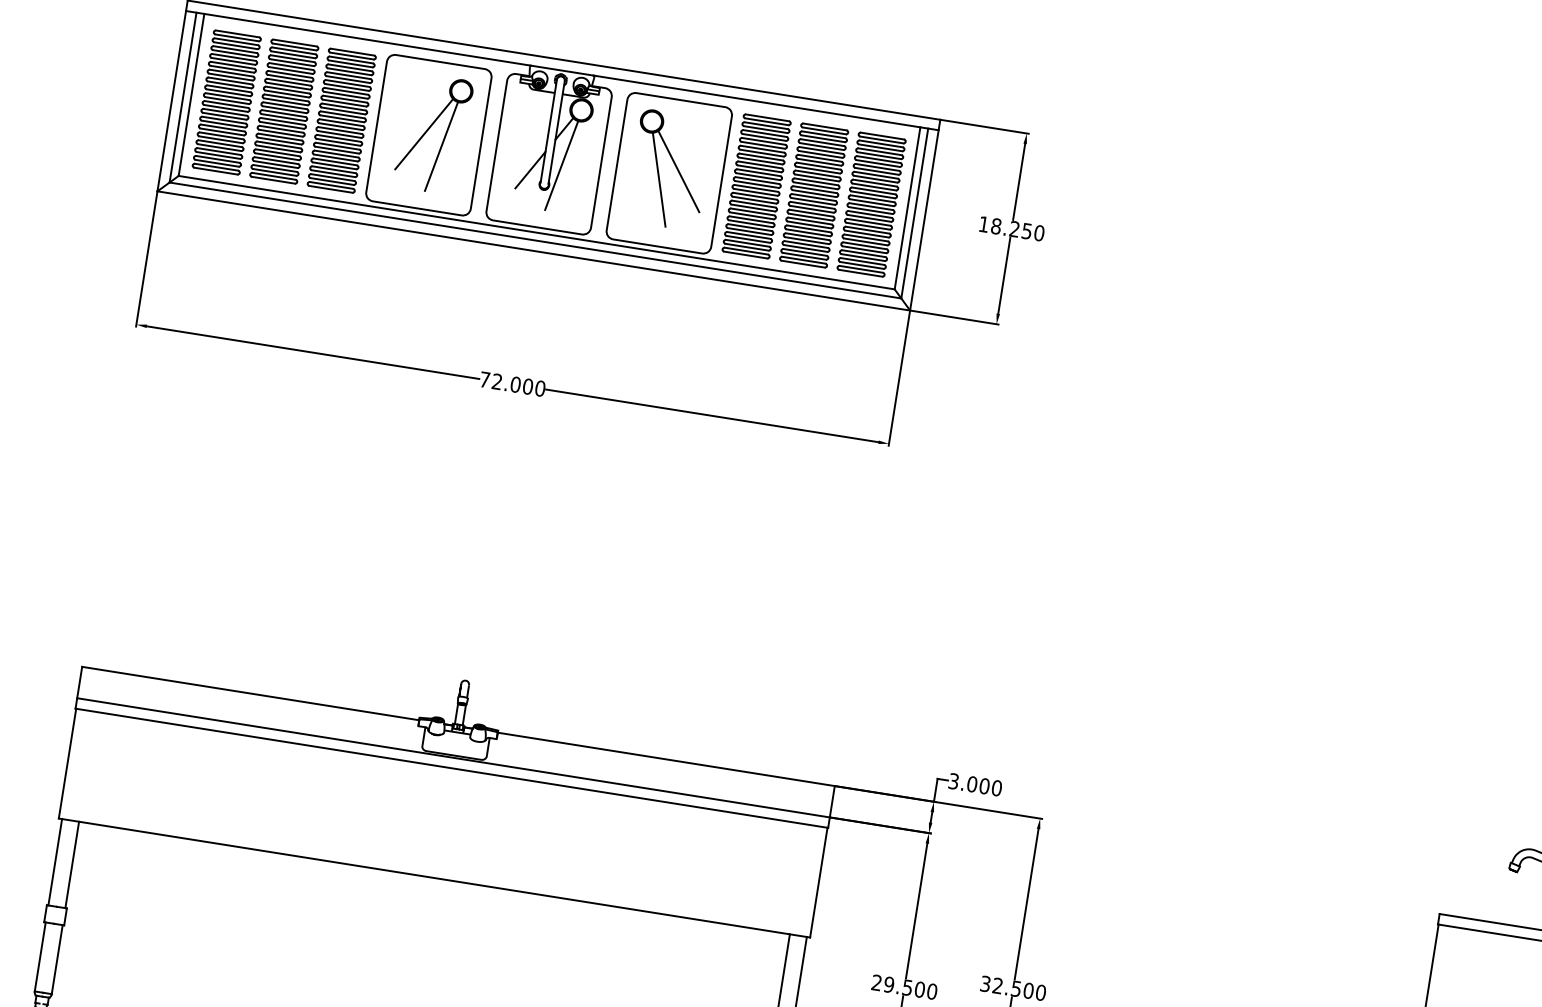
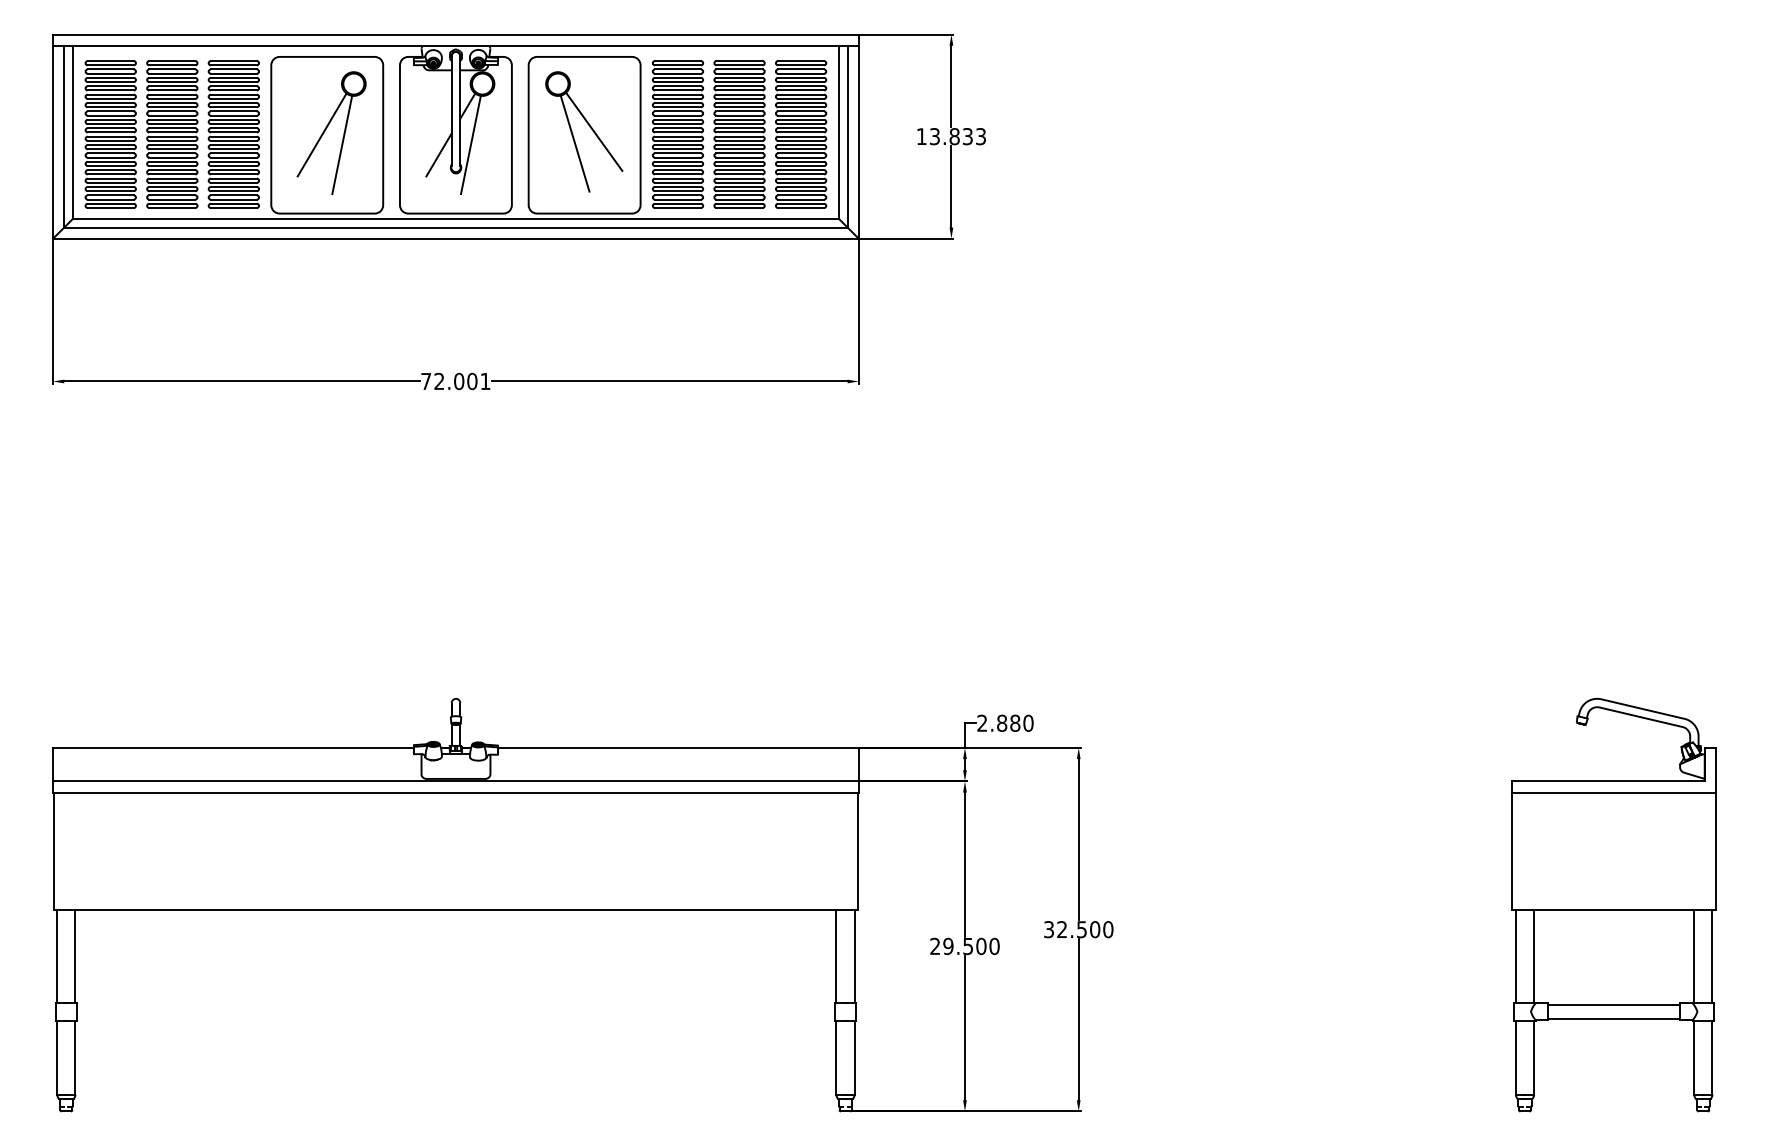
text: (1017, 229) -> (957, 136), 18.250 -> 13.833
text: (540, 388) -> (485, 381), 72.000 -> 72.001
text: (968, 783) -> (998, 723), 3.000 -> 2.880

